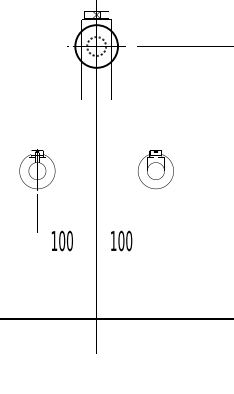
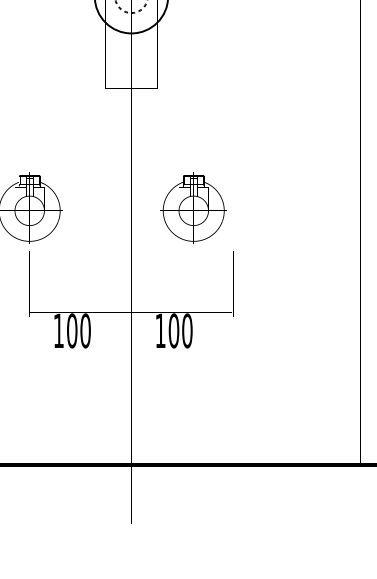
part: (155, 169) -> (193, 208), moved

